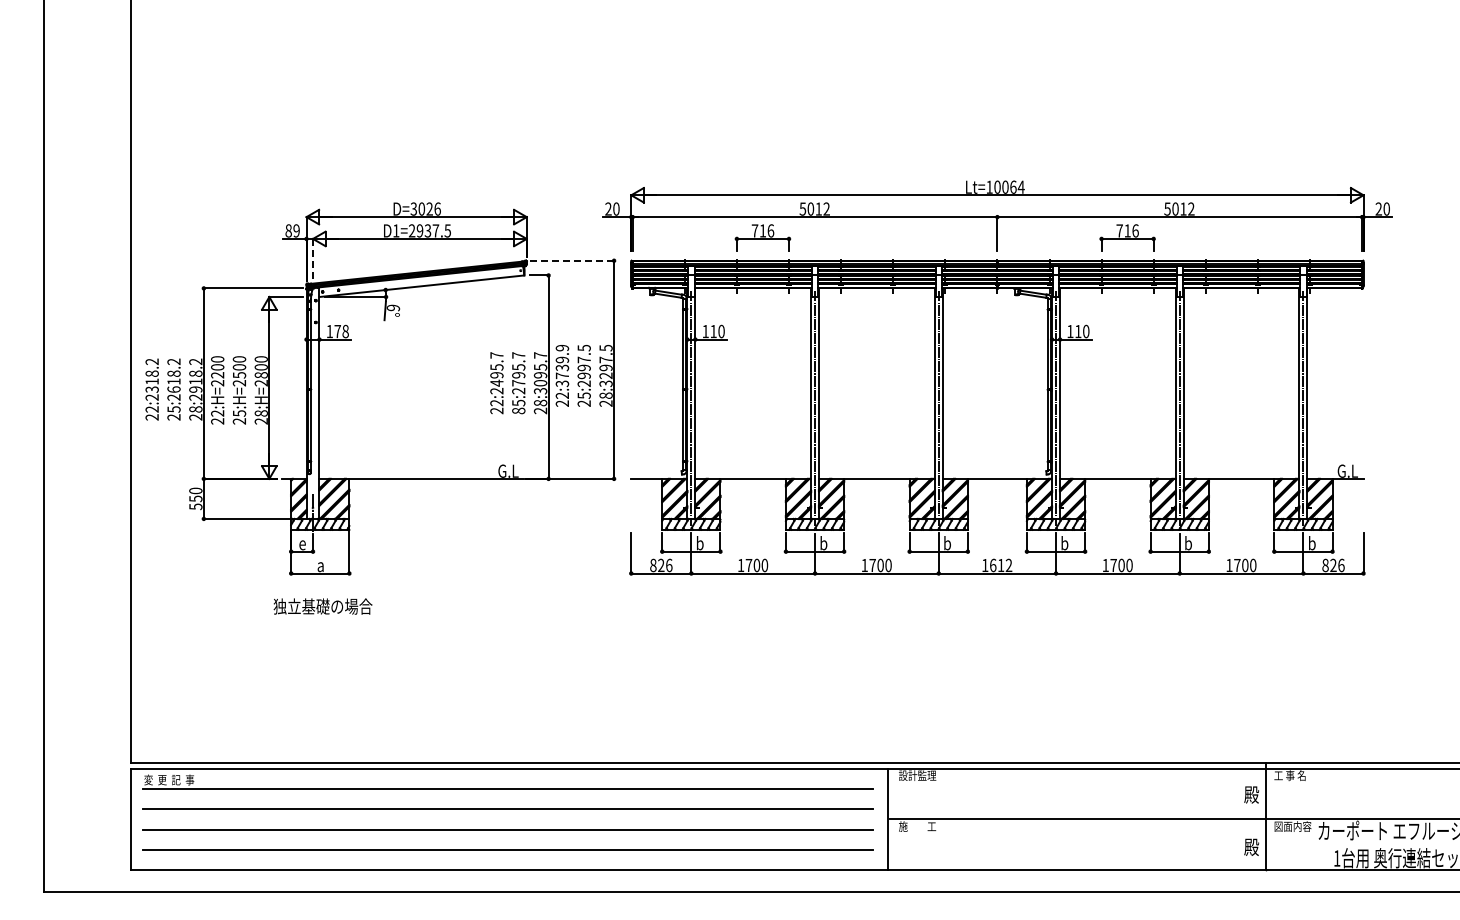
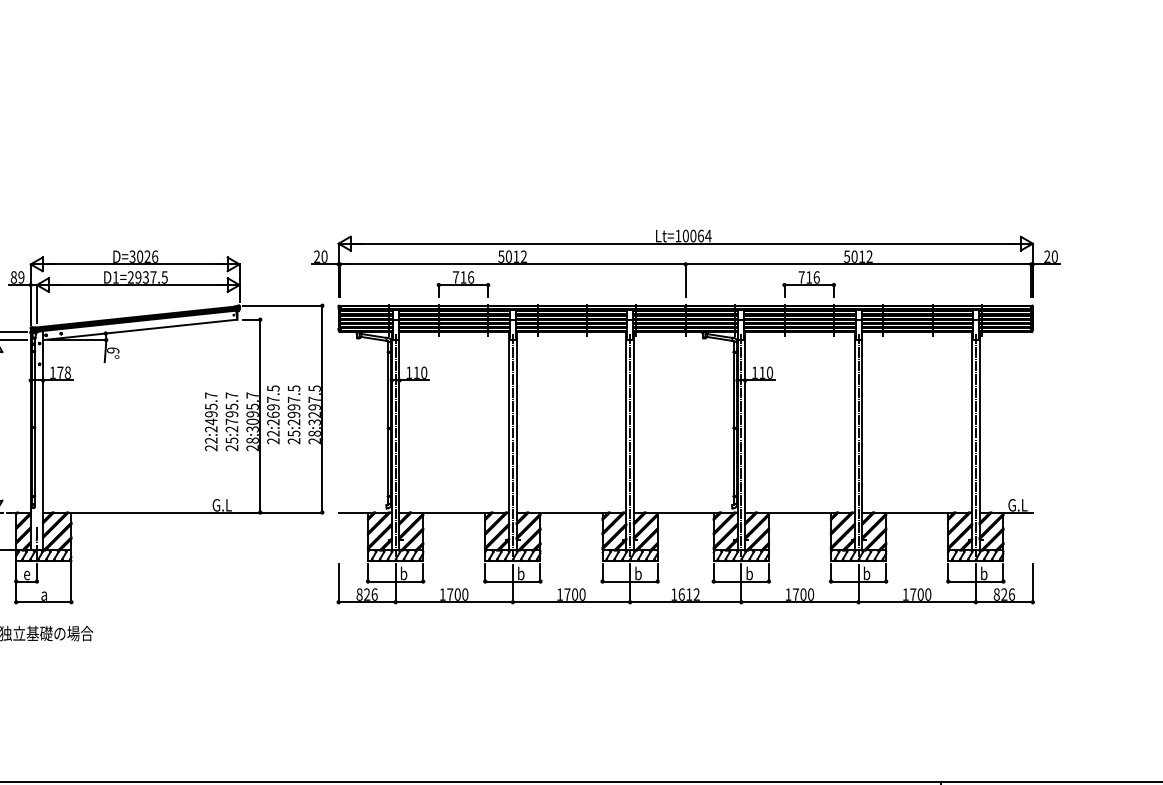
line: (313, 258) -> (37, 303), dashed -> solid
line: (572, 260) -> (282, 305), dashed -> solid
text: (562, 365) -> (273, 405), 22:3739.9 -> 22:2697.5
text: (518, 410) -> (231, 447), 85:2795.7 -> 25:2795.7

